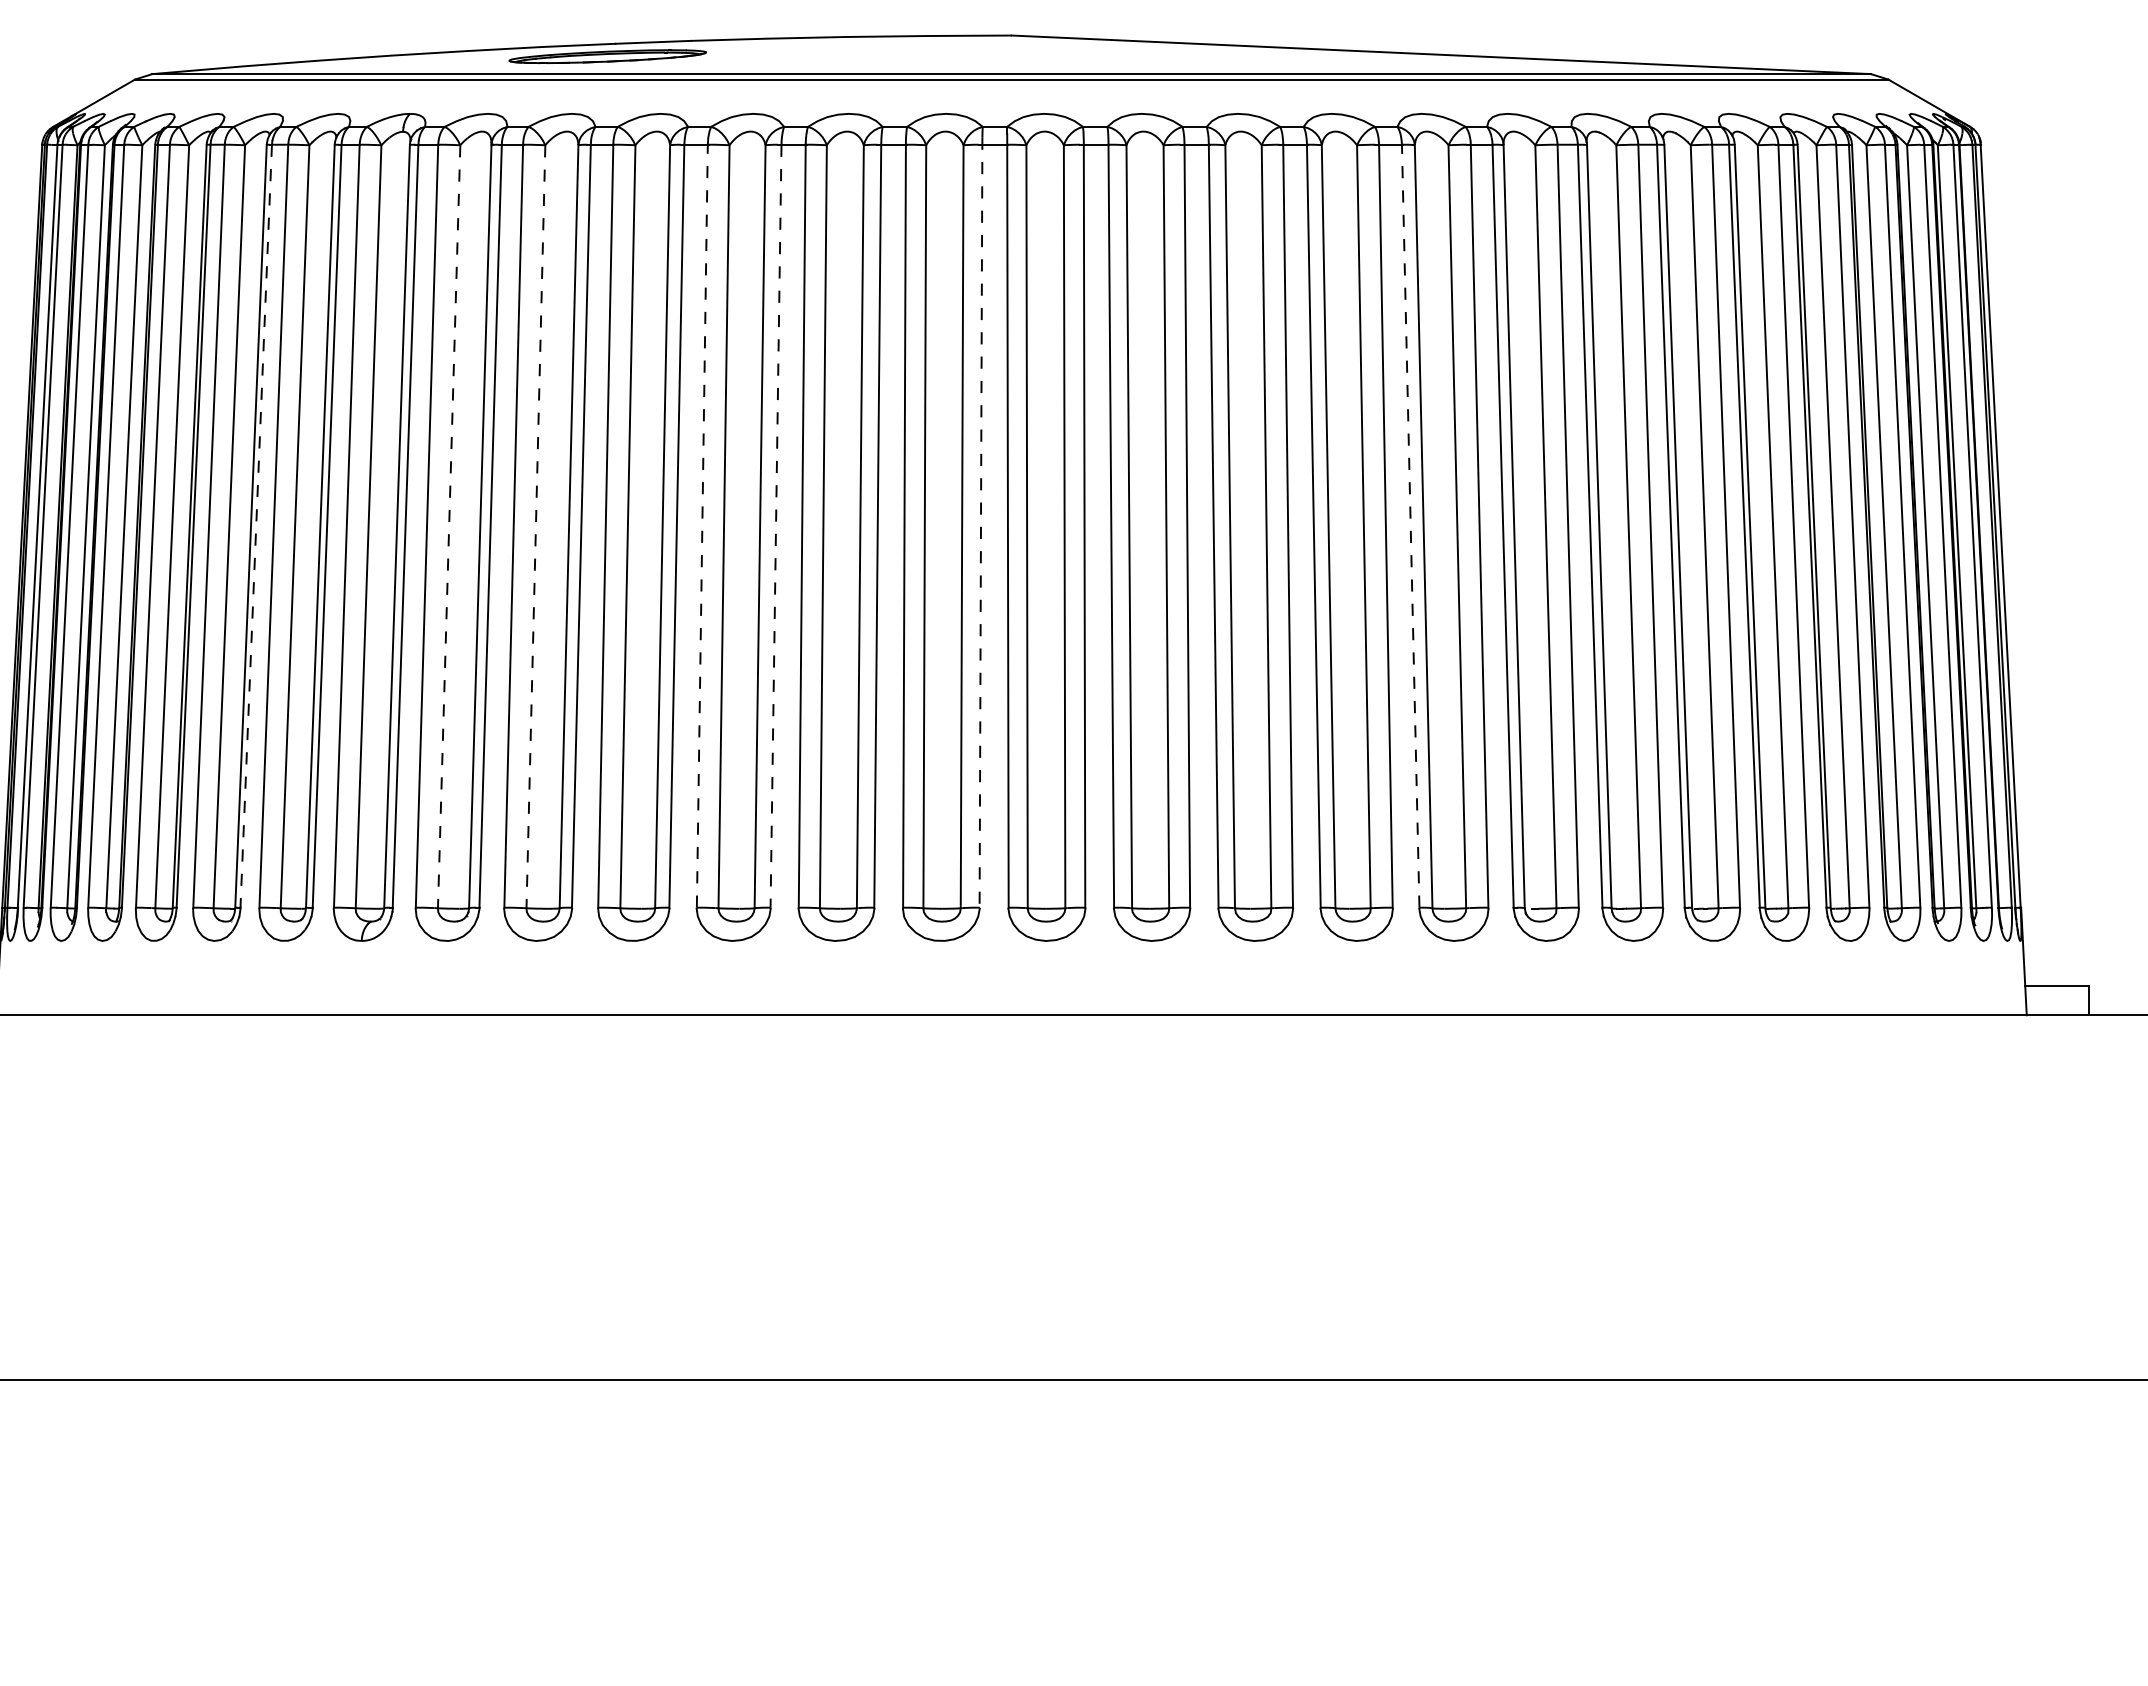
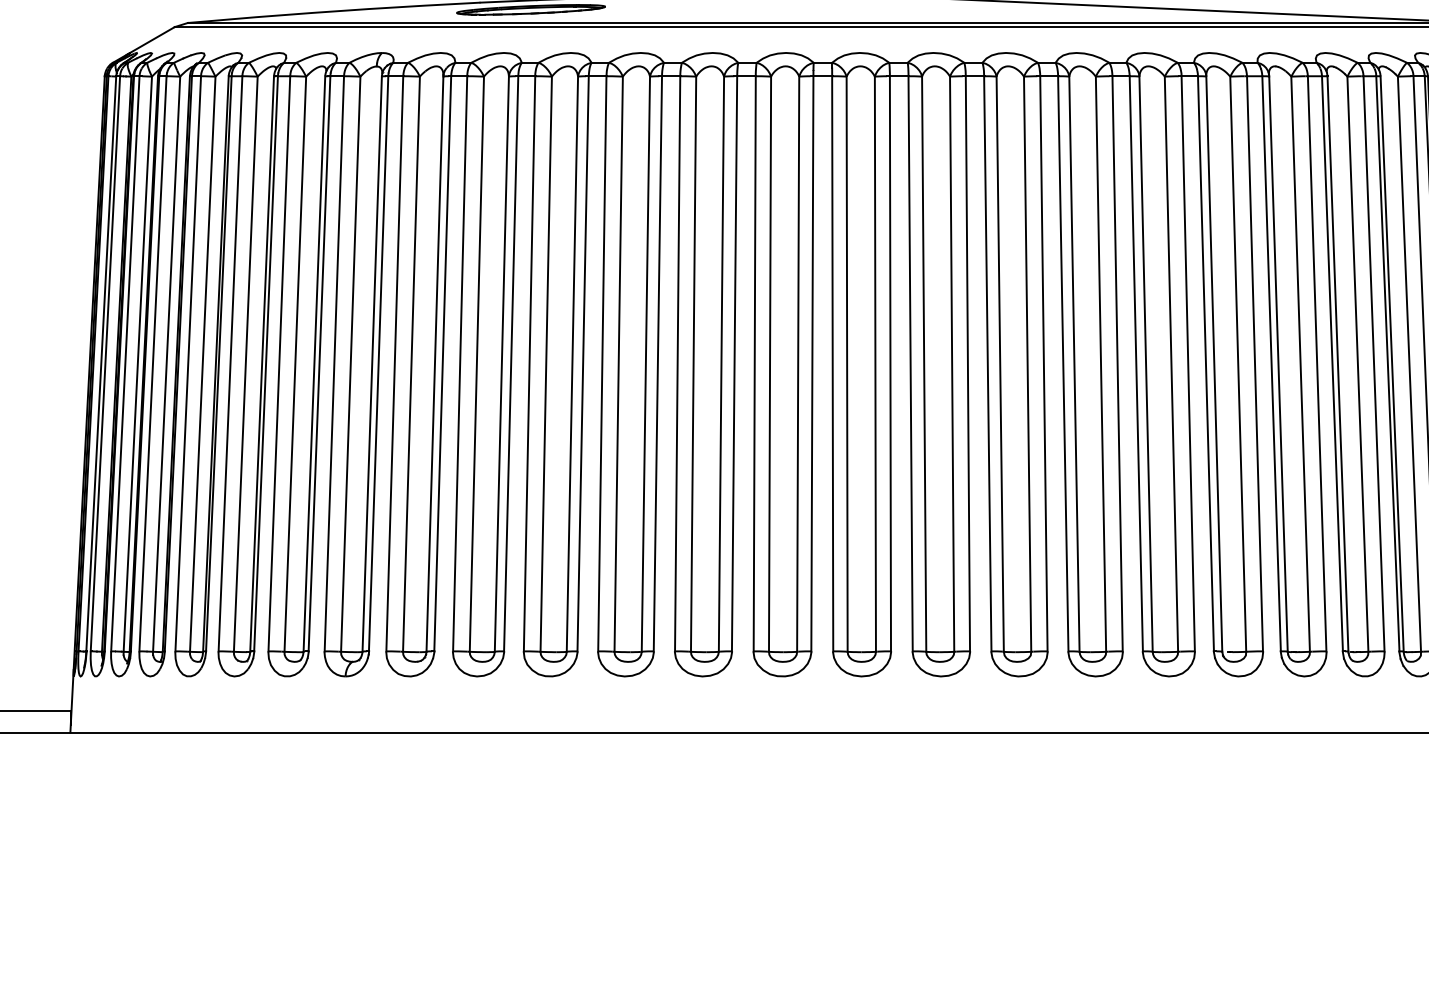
line: (981, 523) -> (812, 361), dashed -> solid
line: (256, 526) -> (266, 364), dashed -> solid
line: (449, 526) -> (411, 364), dashed -> solid
line: (535, 526) -> (476, 364), dashed -> solid
line: (702, 526) -> (602, 364), dashed -> solid
line: (776, 526) -> (658, 364), dashed -> solid
line: (1410, 526) -> (1136, 364), dashed -> solid

